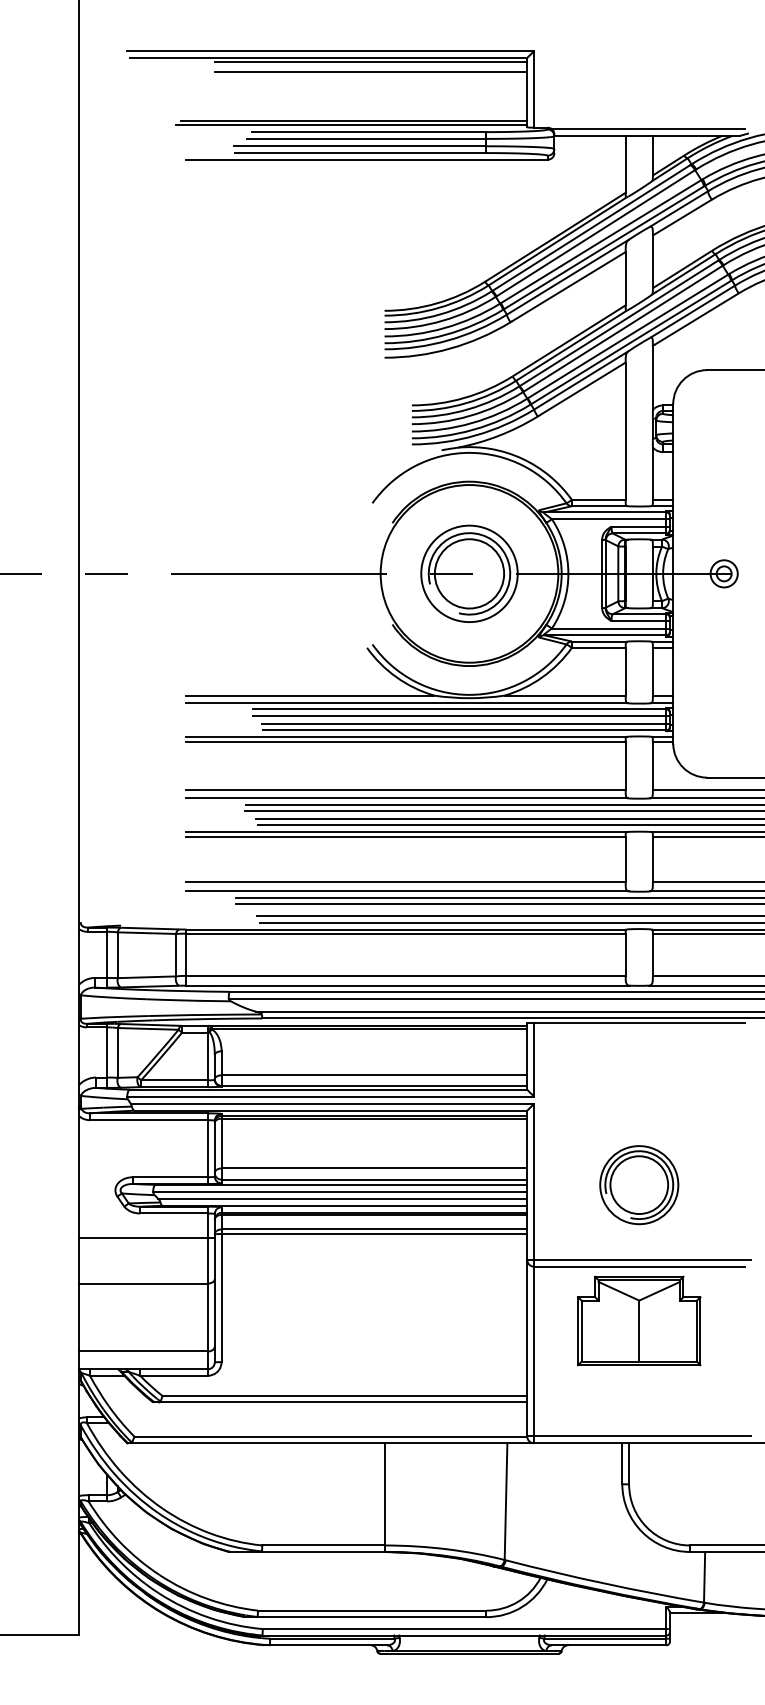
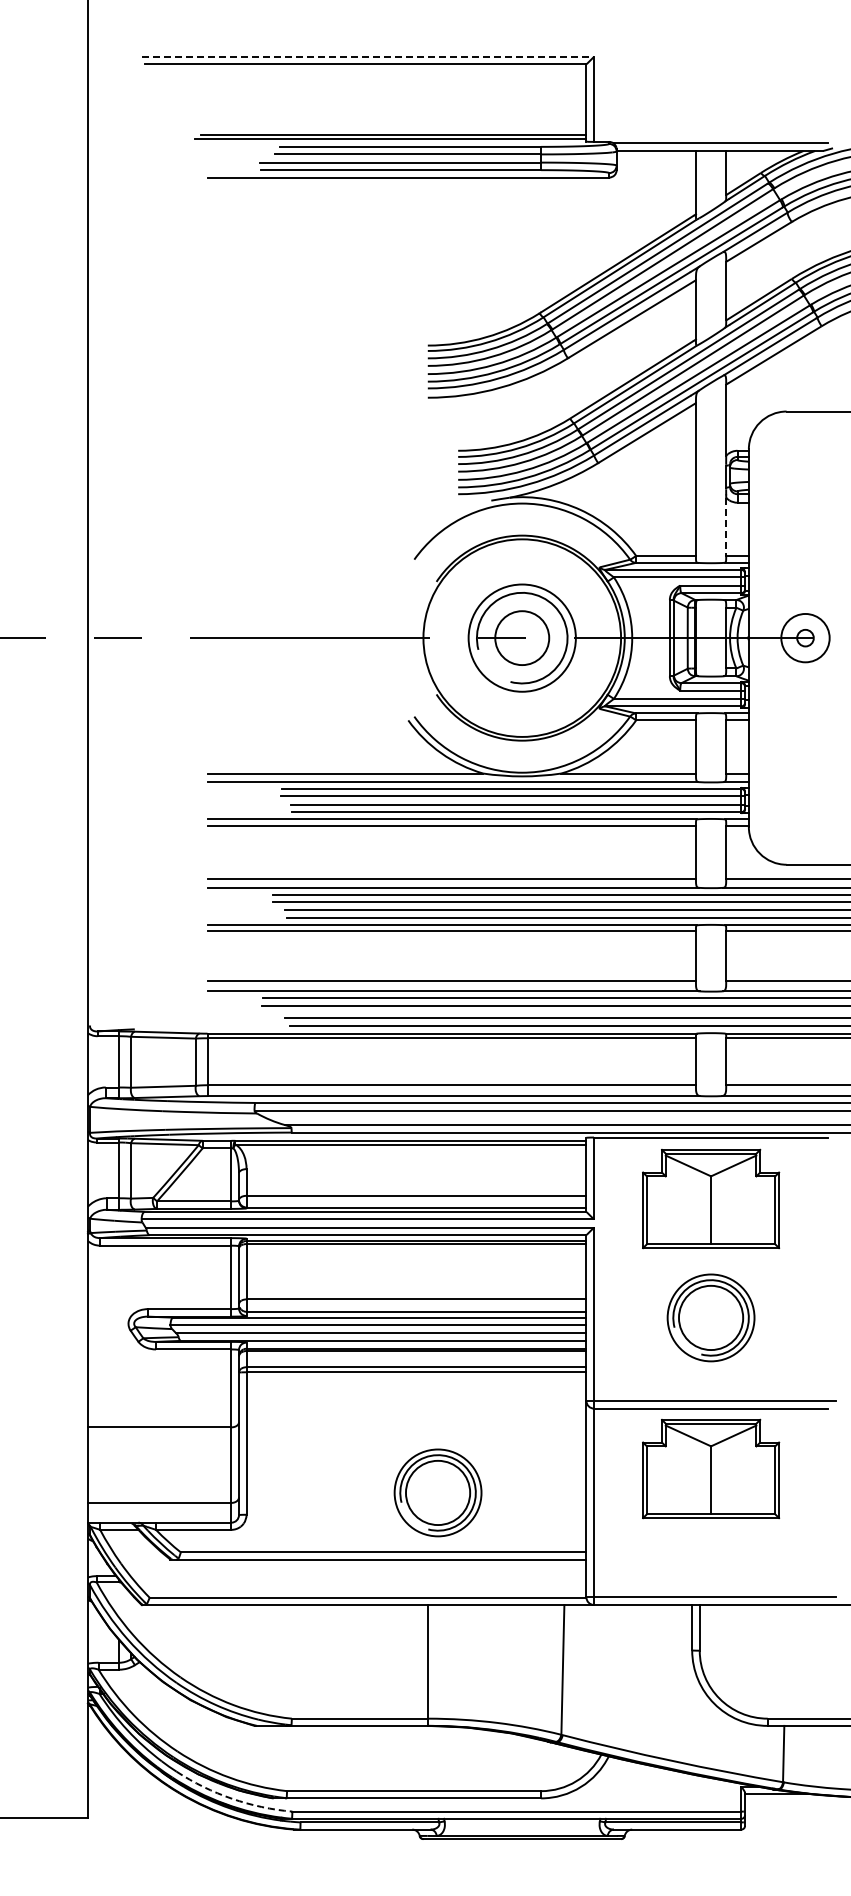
line: (331, 50) -> (368, 56), solid -> dashed
line: (370, 61) -> (412, 68), removed
line: (370, 72) -> (412, 80), removed
line: (653, 474) -> (726, 527), solid -> dashed
circle: (468, 573) -> (521, 637), size x0.7
circle: (724, 574) -> (805, 638), size x1.6
part: (639, 1077) -> (711, 1198), added
line: (146, 1237) -> (163, 1376), removed
part: (393, 1342) -> (437, 1492), added
arc: (208, 1617) -> (232, 1798), solid -> dashed

